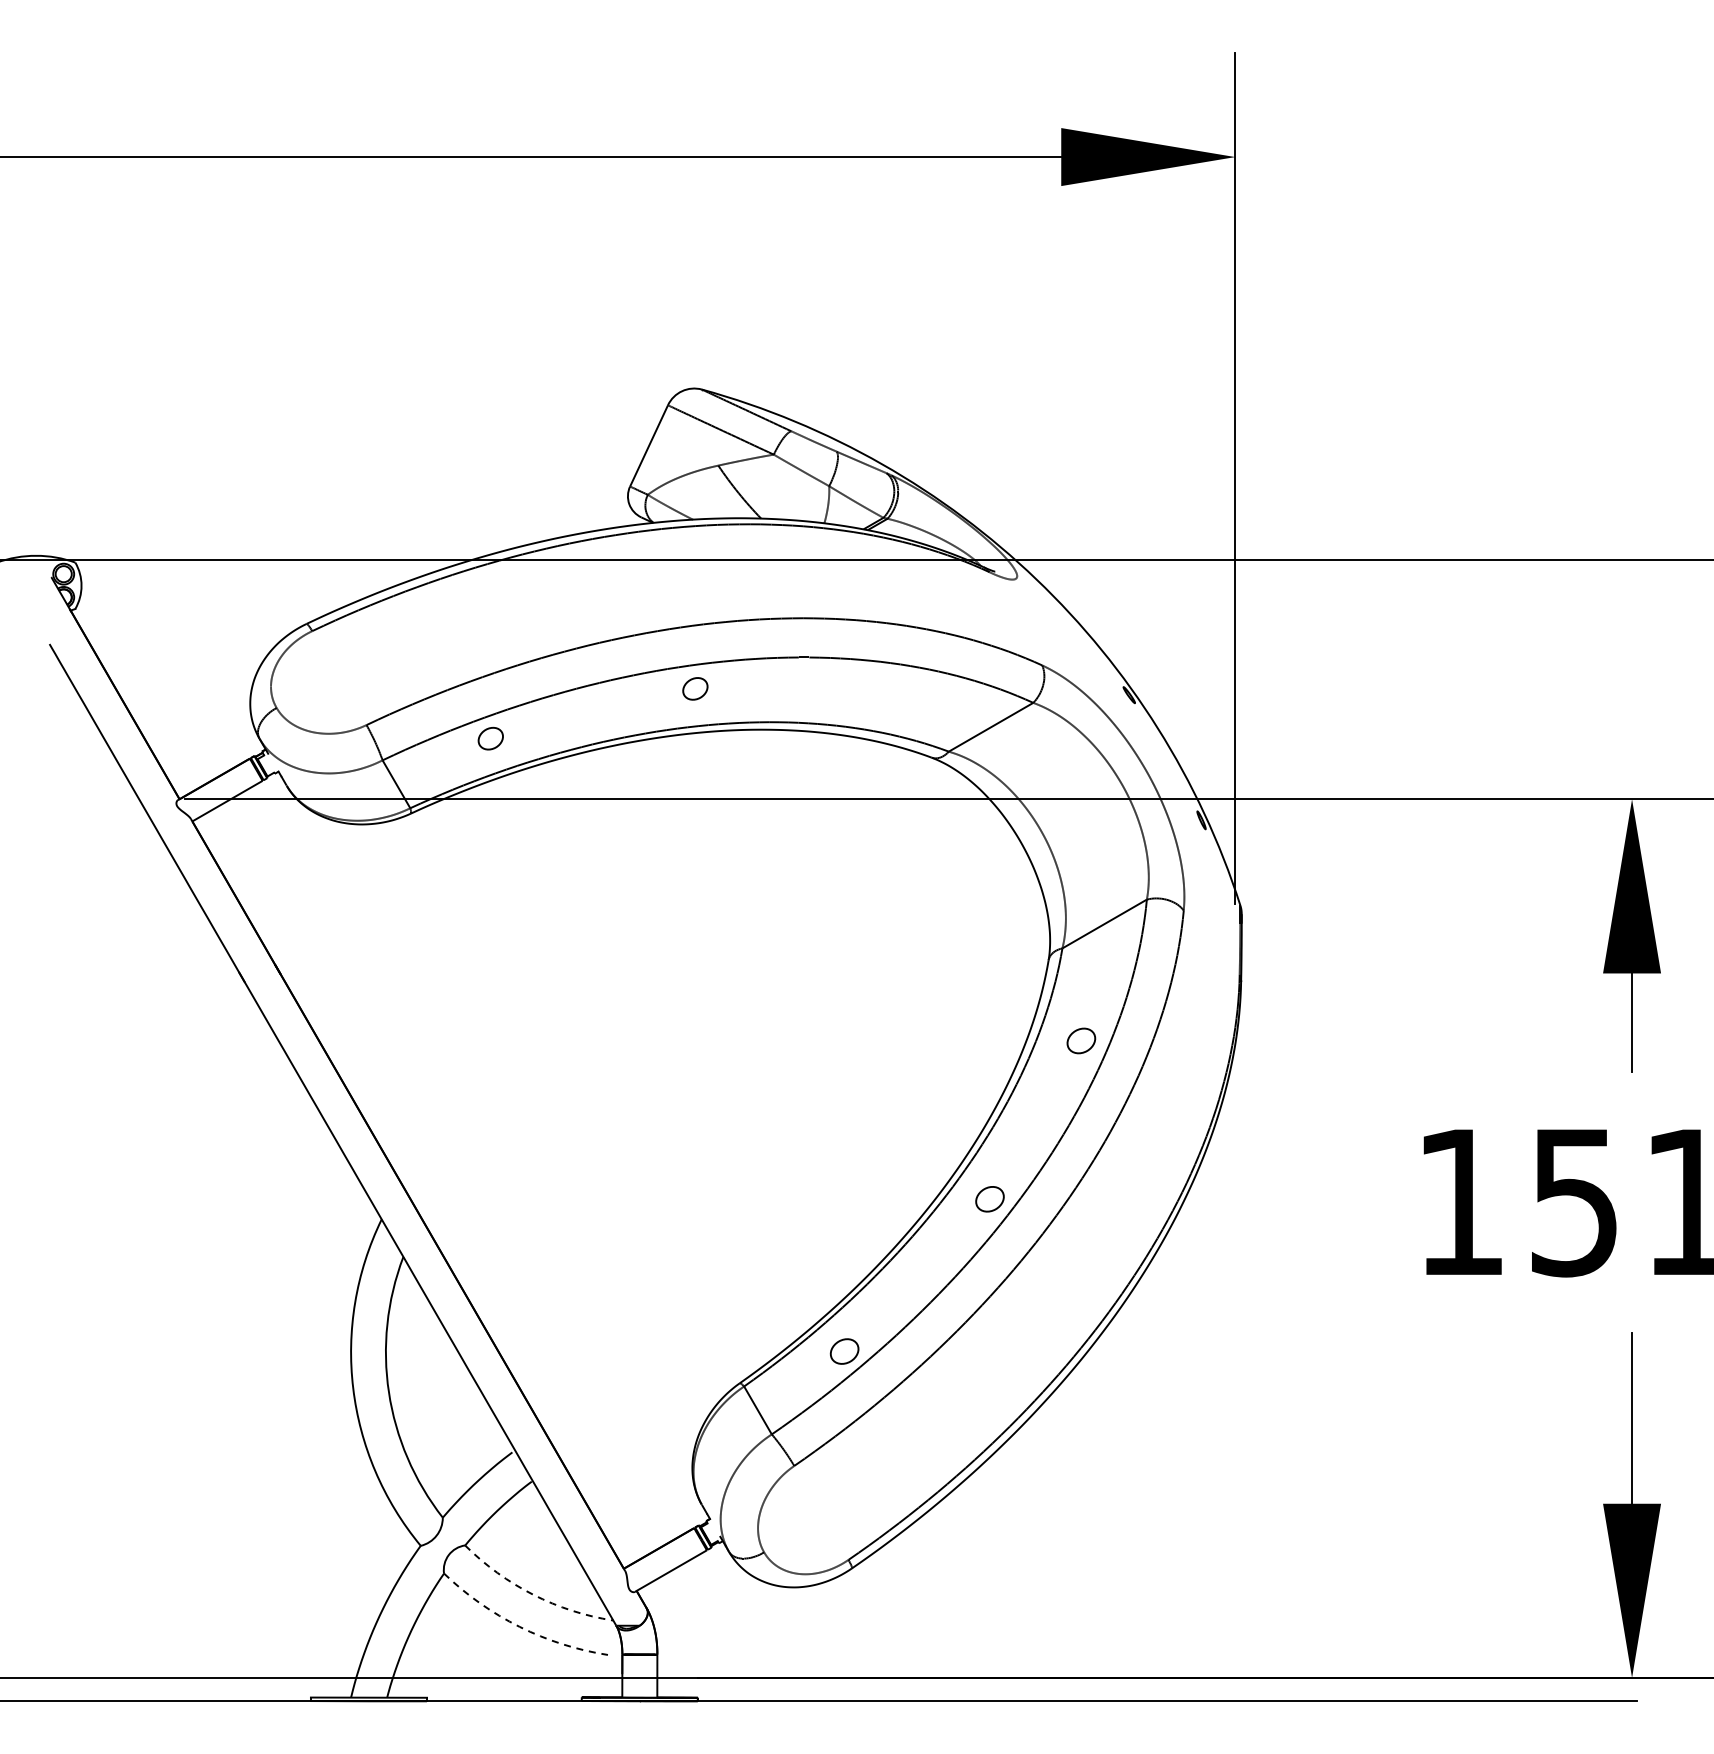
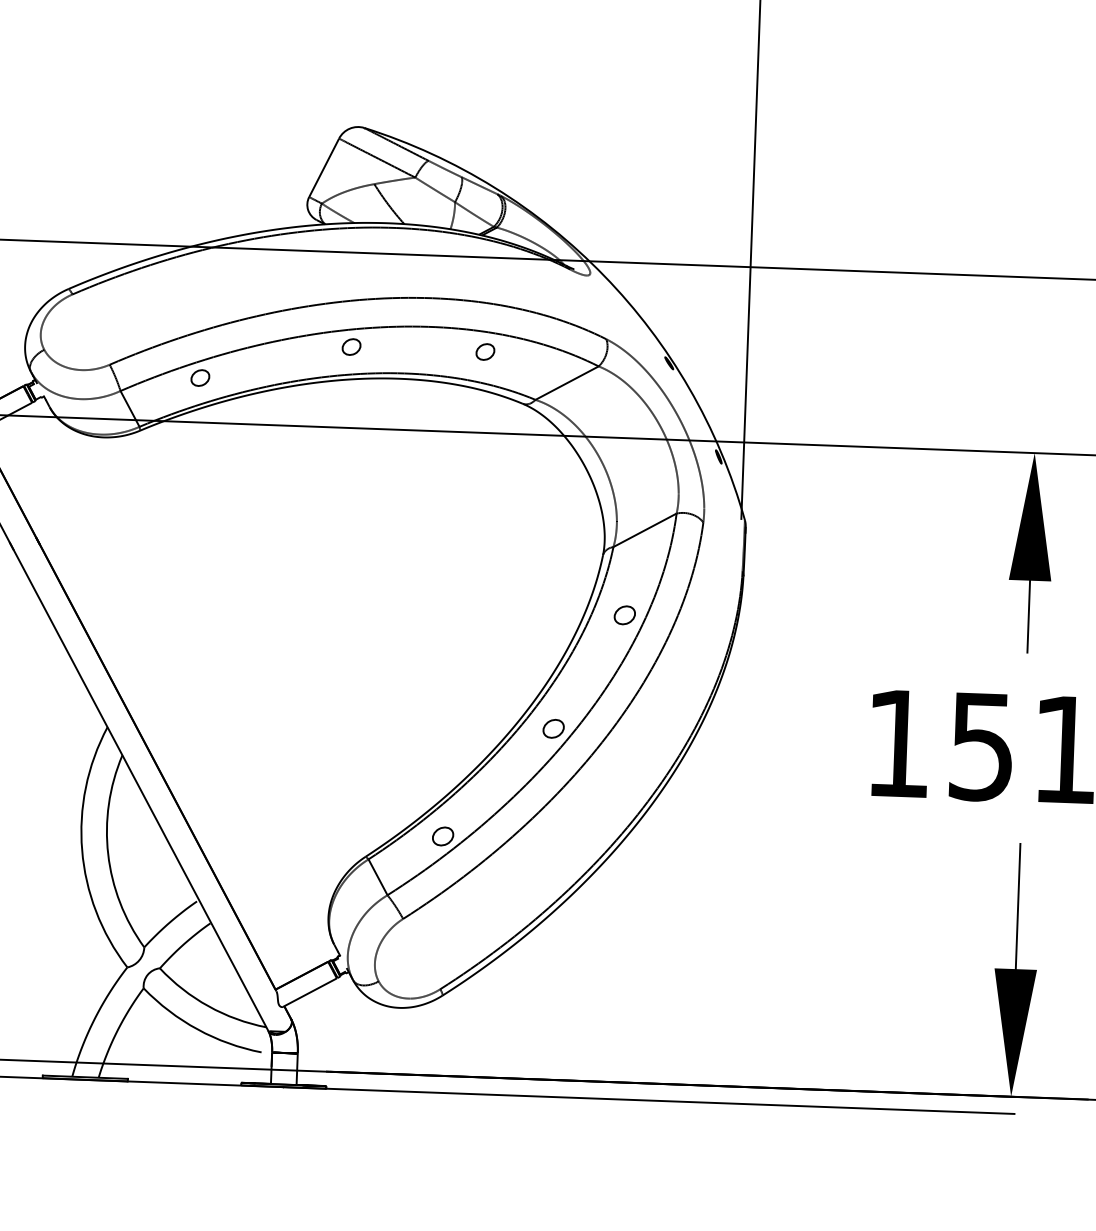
part: (878, 688) -> (485, 351), added
arc: (533, 1594) -> (208, 1006), dashed -> solid
arc: (519, 1626) -> (197, 1029), dashed -> solid

